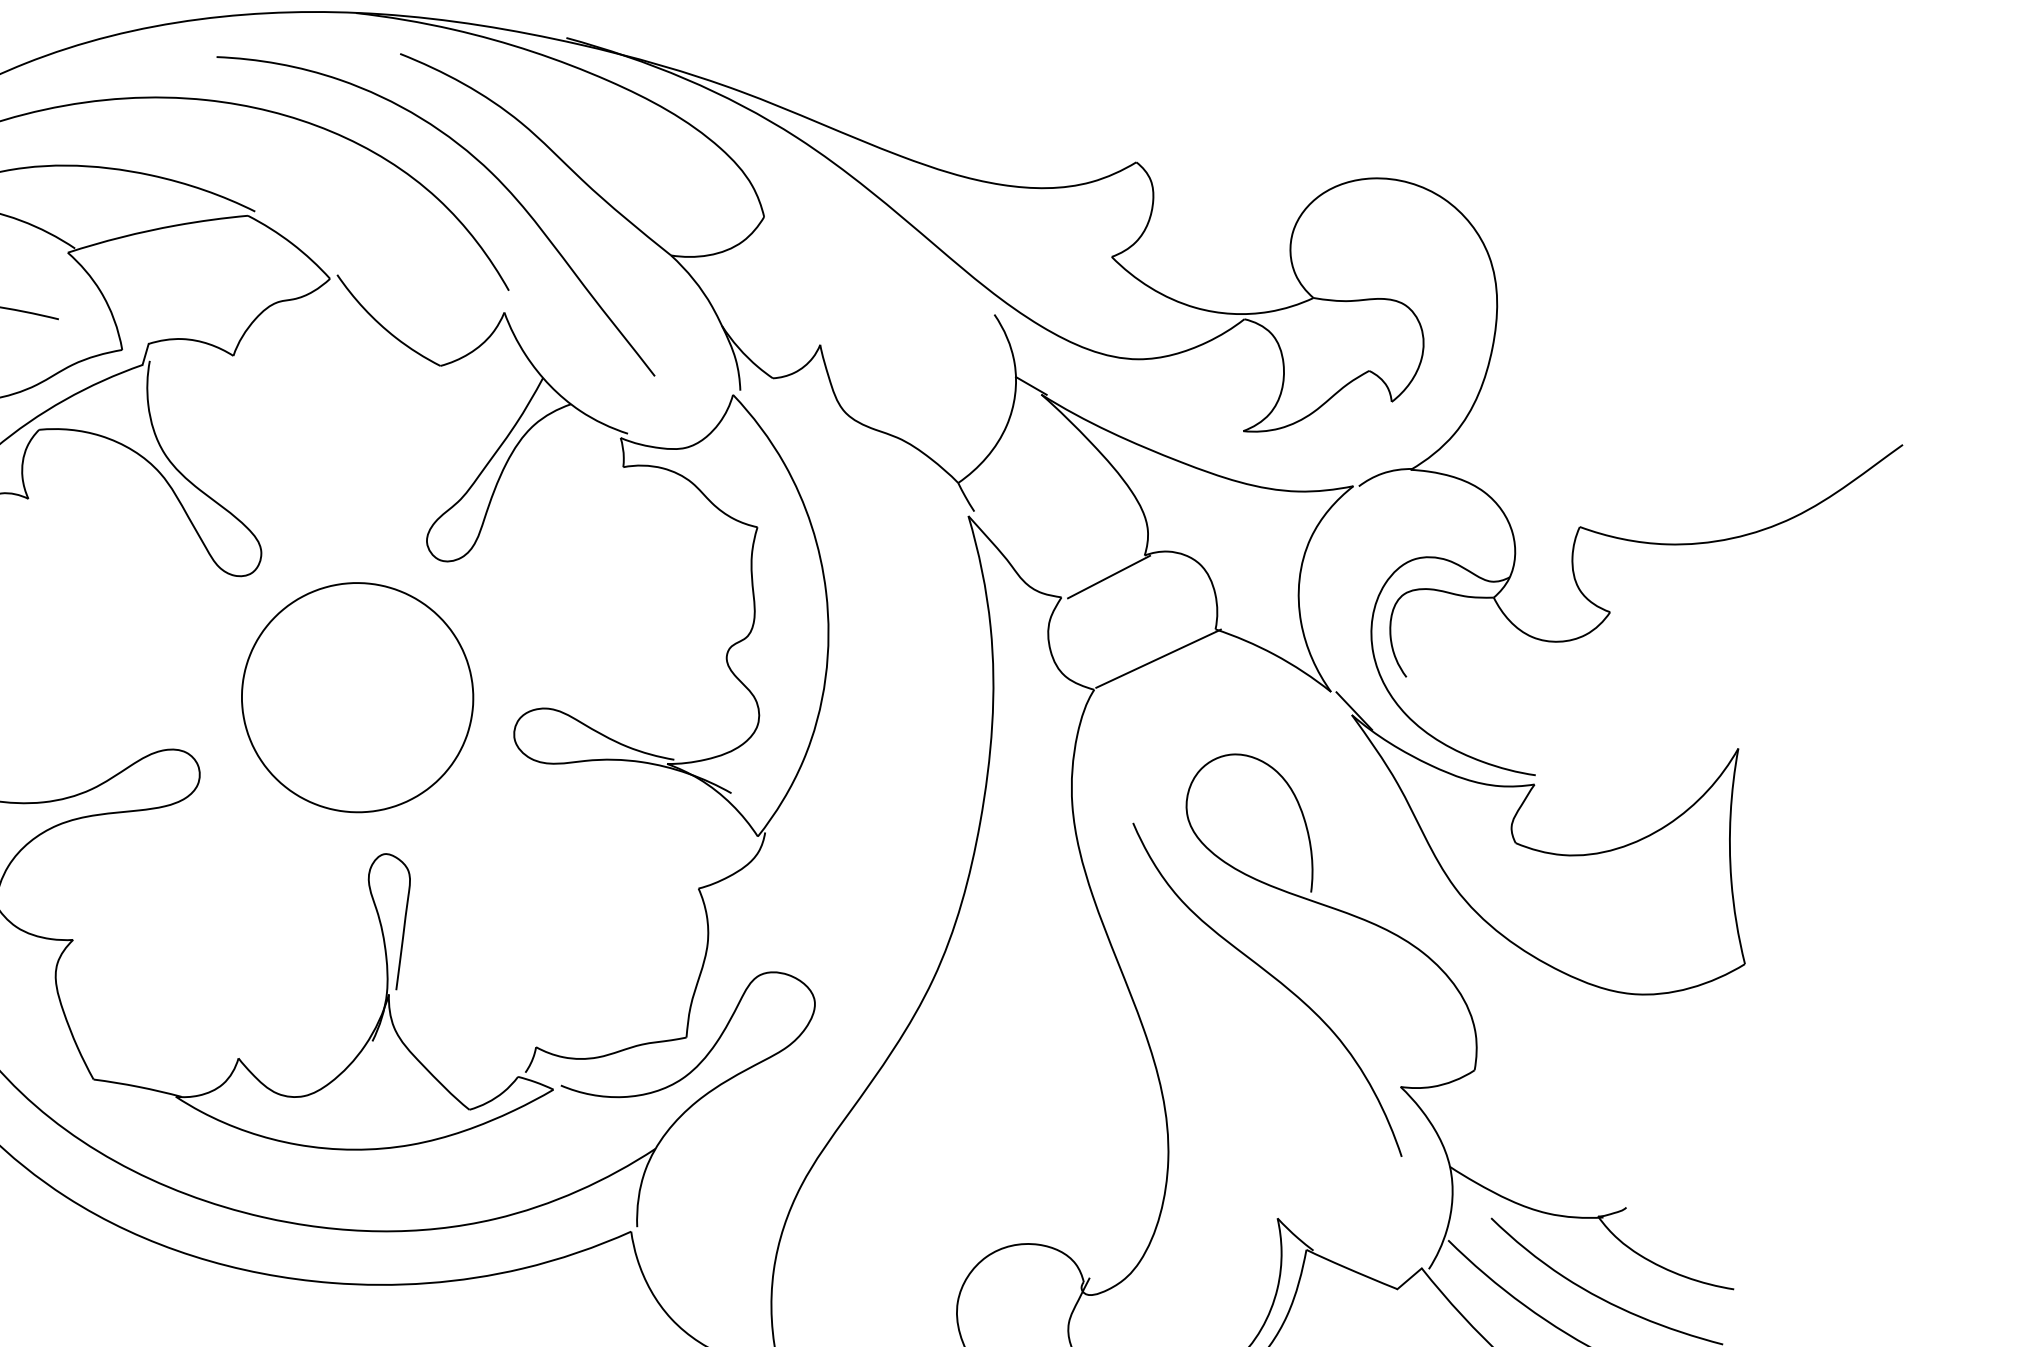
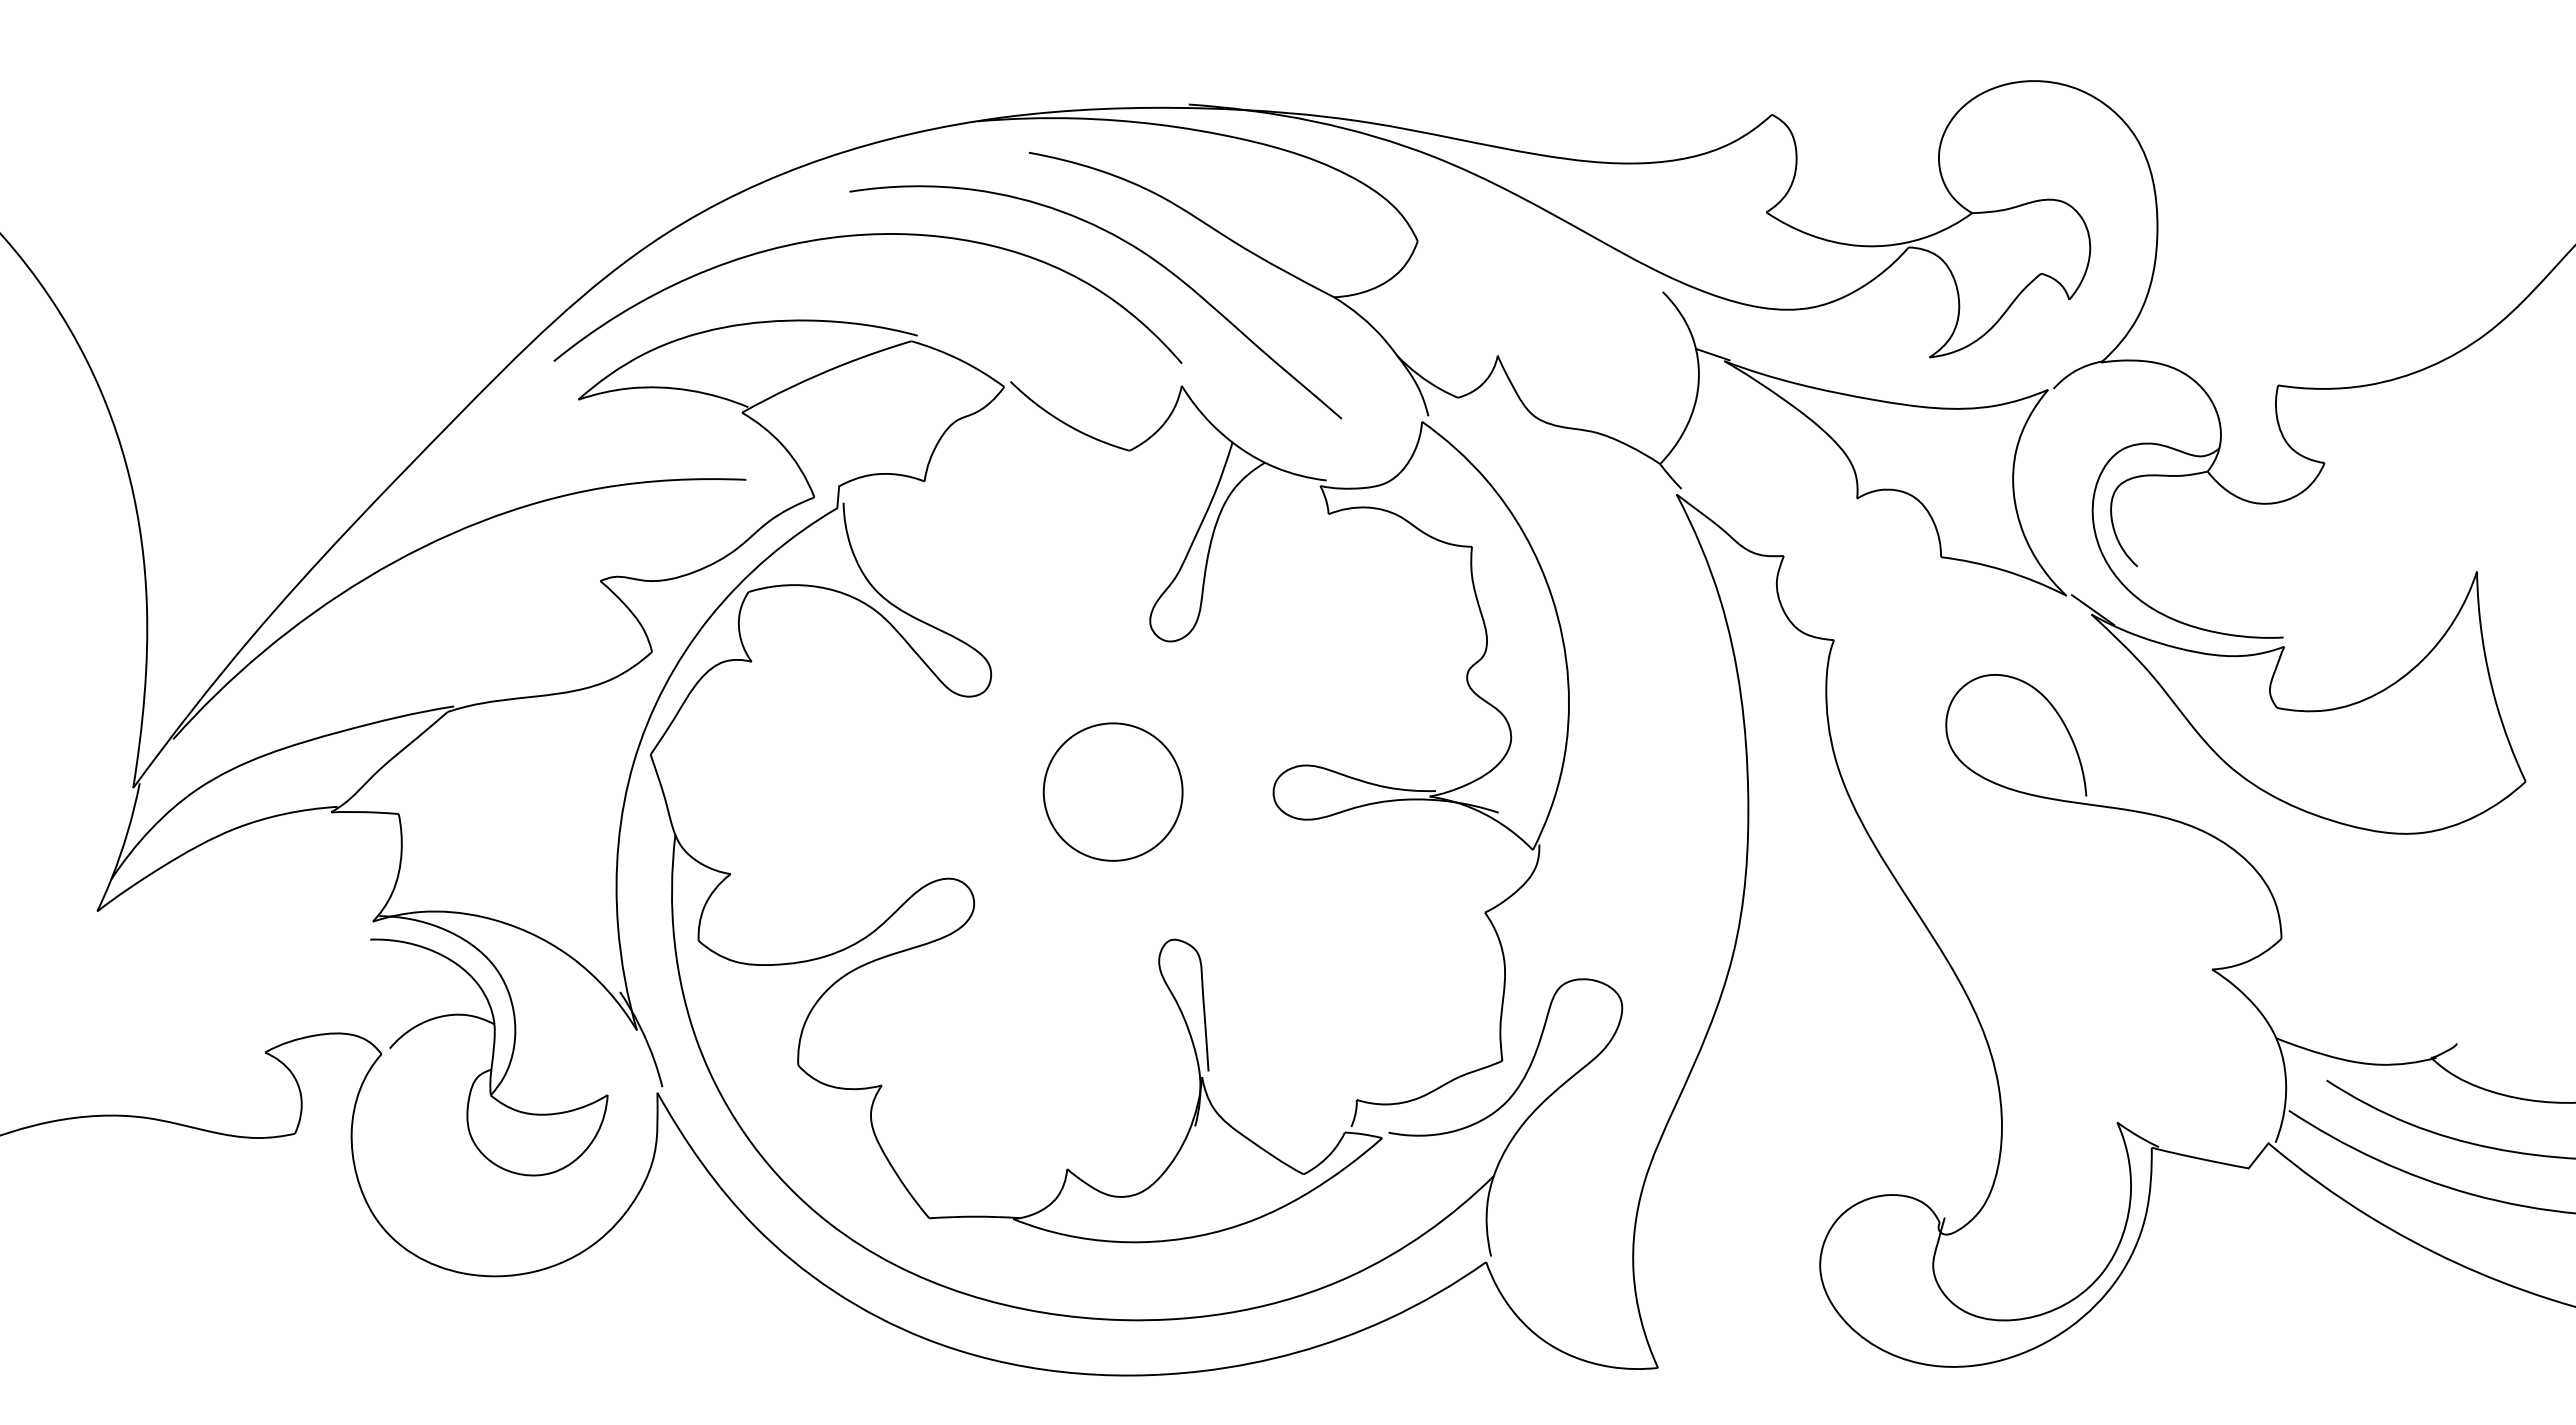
line: (1109, 576) -> (1826, 526), removed
line: (1158, 658) -> (1890, 596), removed
part: (356, 696) -> (1112, 791), size x0.6
curve: (1274, 979) -> (2067, 888), removed

